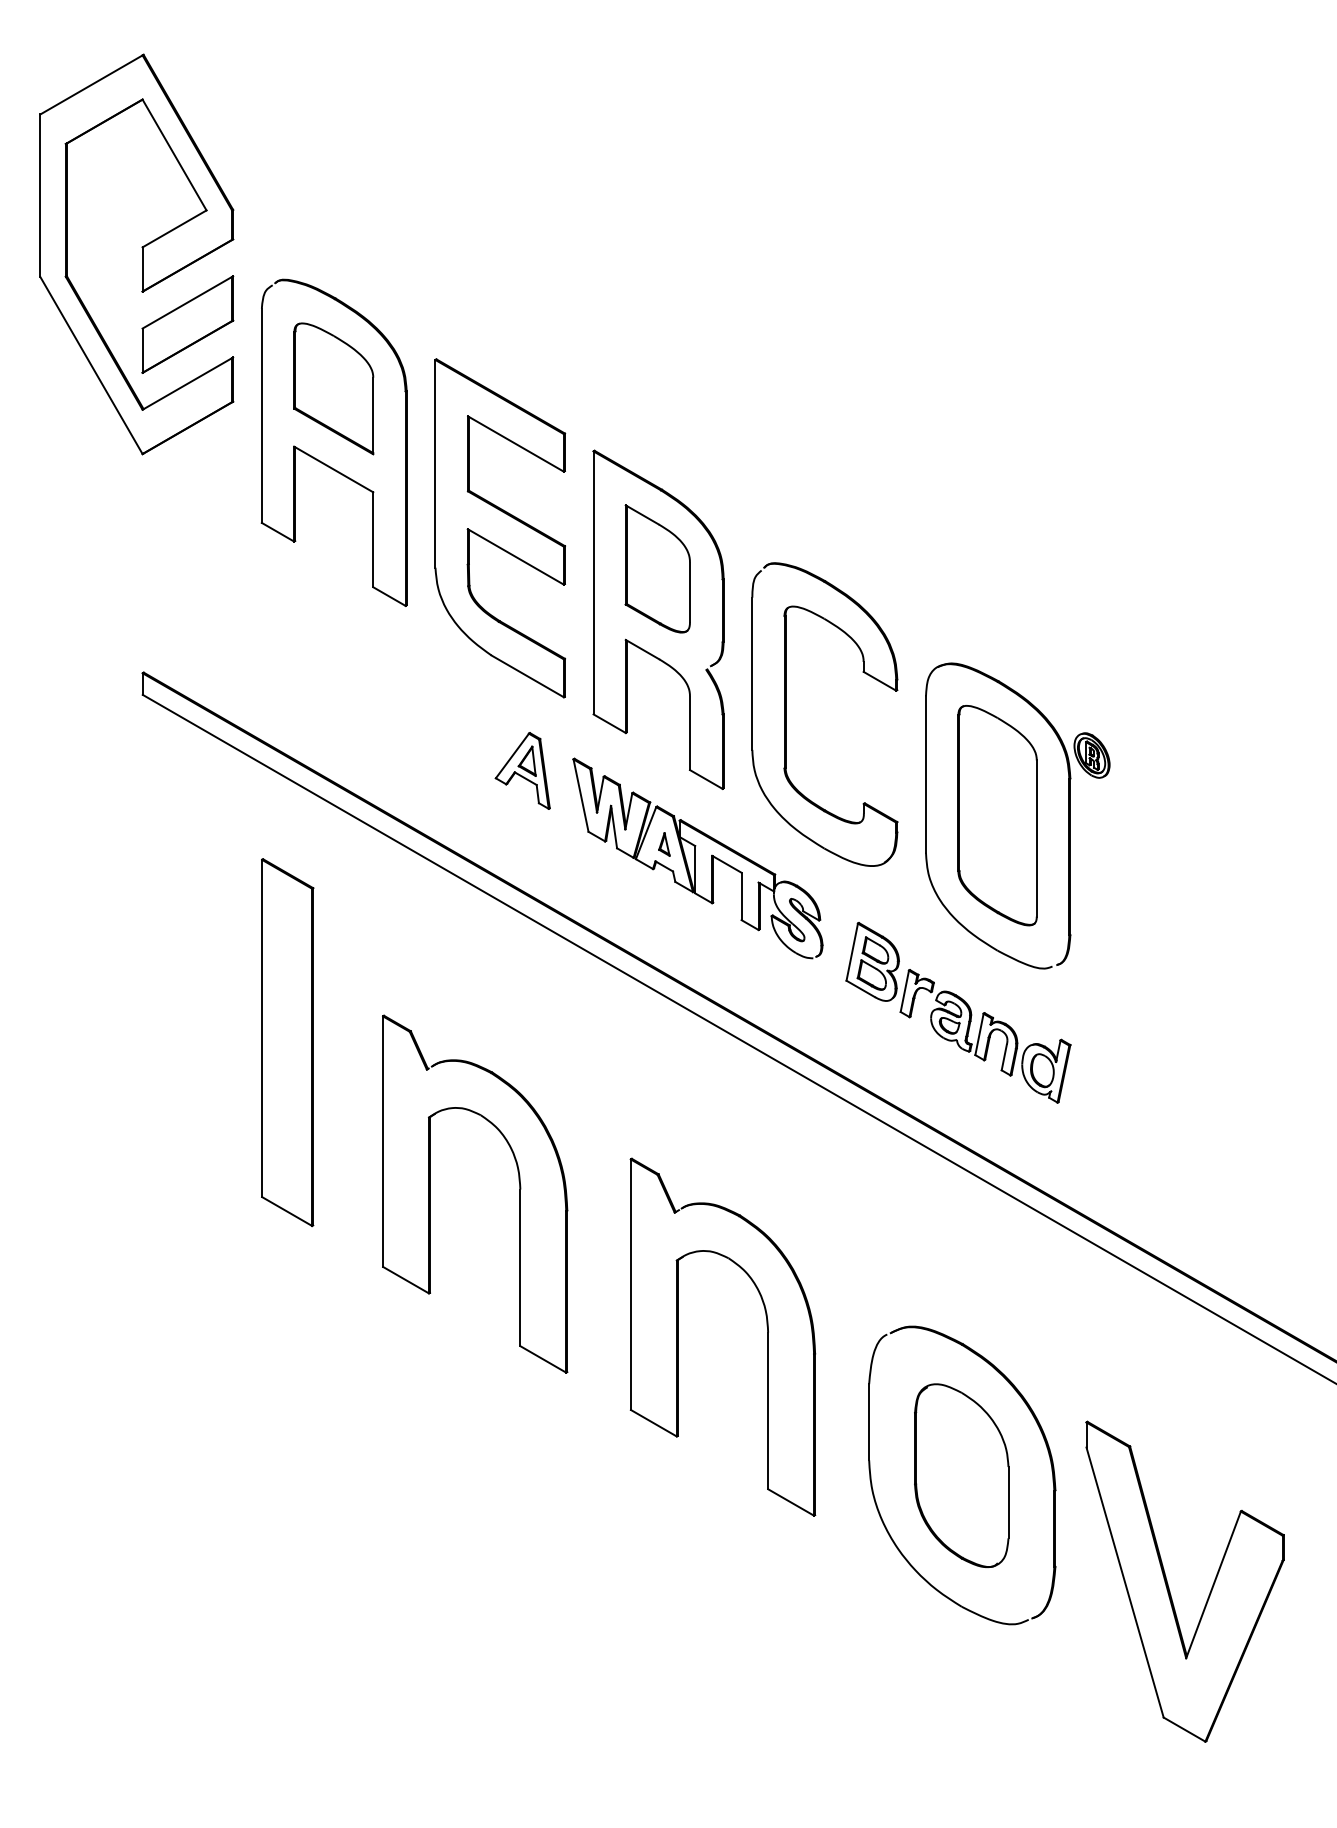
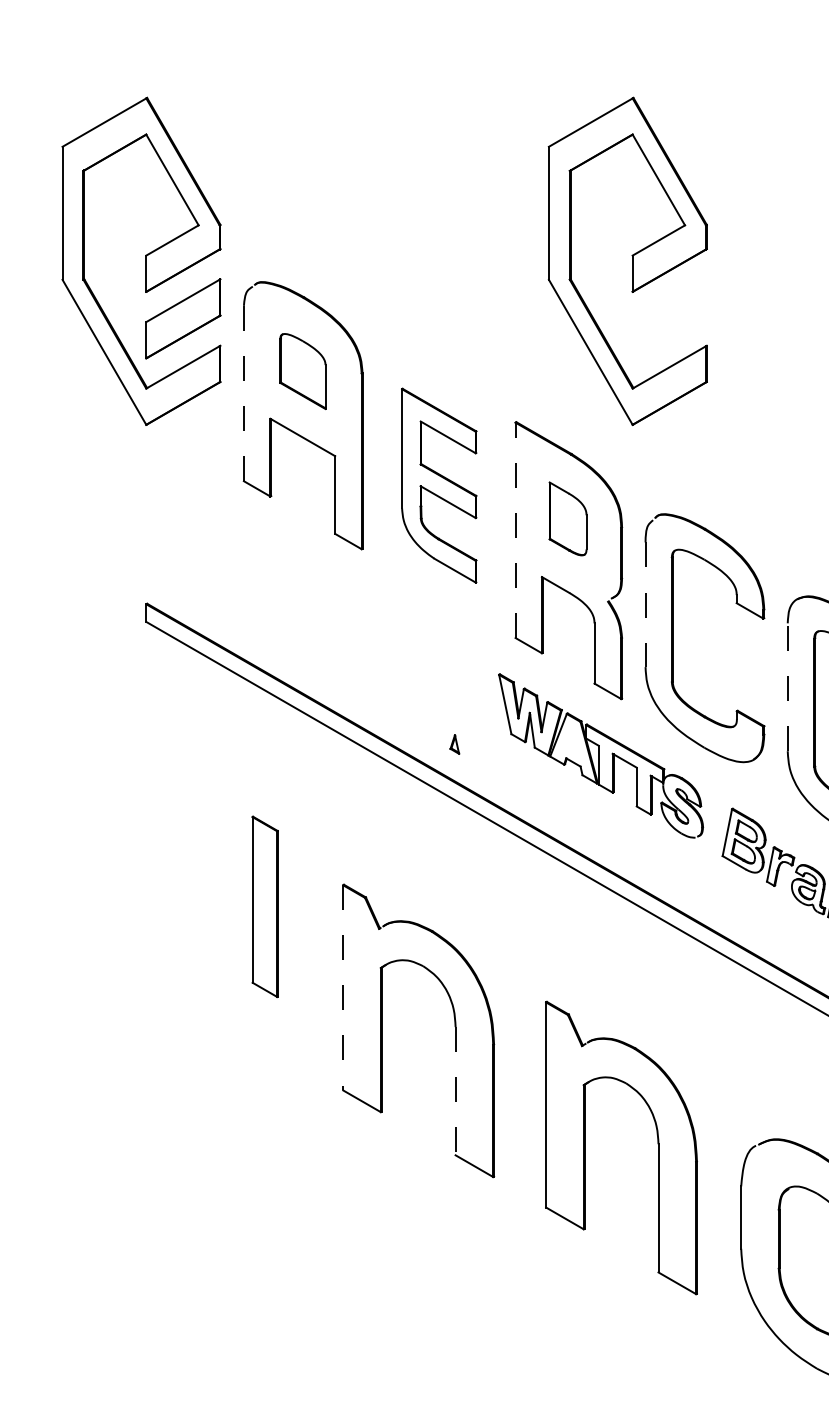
part: (730, 254) -> (627, 261), added
part: (333, 388) -> (302, 371), size x0.7
line: (261, 416) -> (243, 394), solid -> dashed
part: (500, 528) -> (439, 485), size x0.7
part: (657, 568) -> (567, 518), size x0.7
line: (593, 582) -> (515, 530), solid -> dashed
line: (752, 674) -> (645, 605), solid -> dashed
part: (522, 770) -> (457, 683), removed
line: (925, 774) -> (787, 687), solid -> dashed
part: (664, 844) -> (454, 744), moved
part: (287, 1042) -> (264, 906), size x0.6
line: (383, 1142) -> (343, 988), solid -> dashed
line: (520, 1268) -> (455, 1091), solid -> dashed

